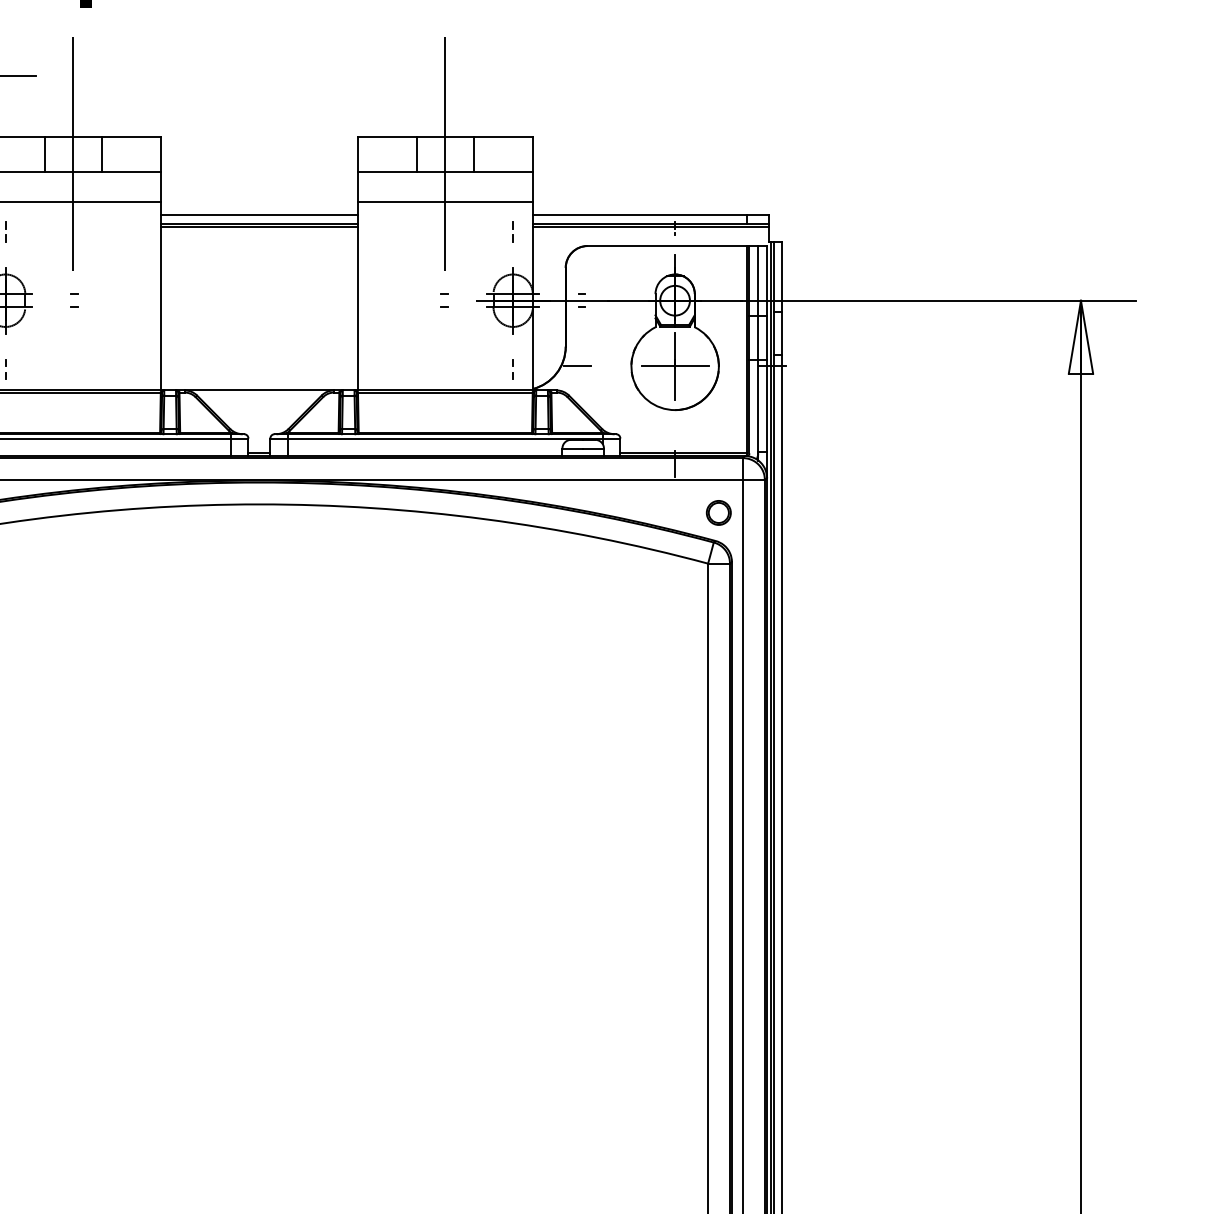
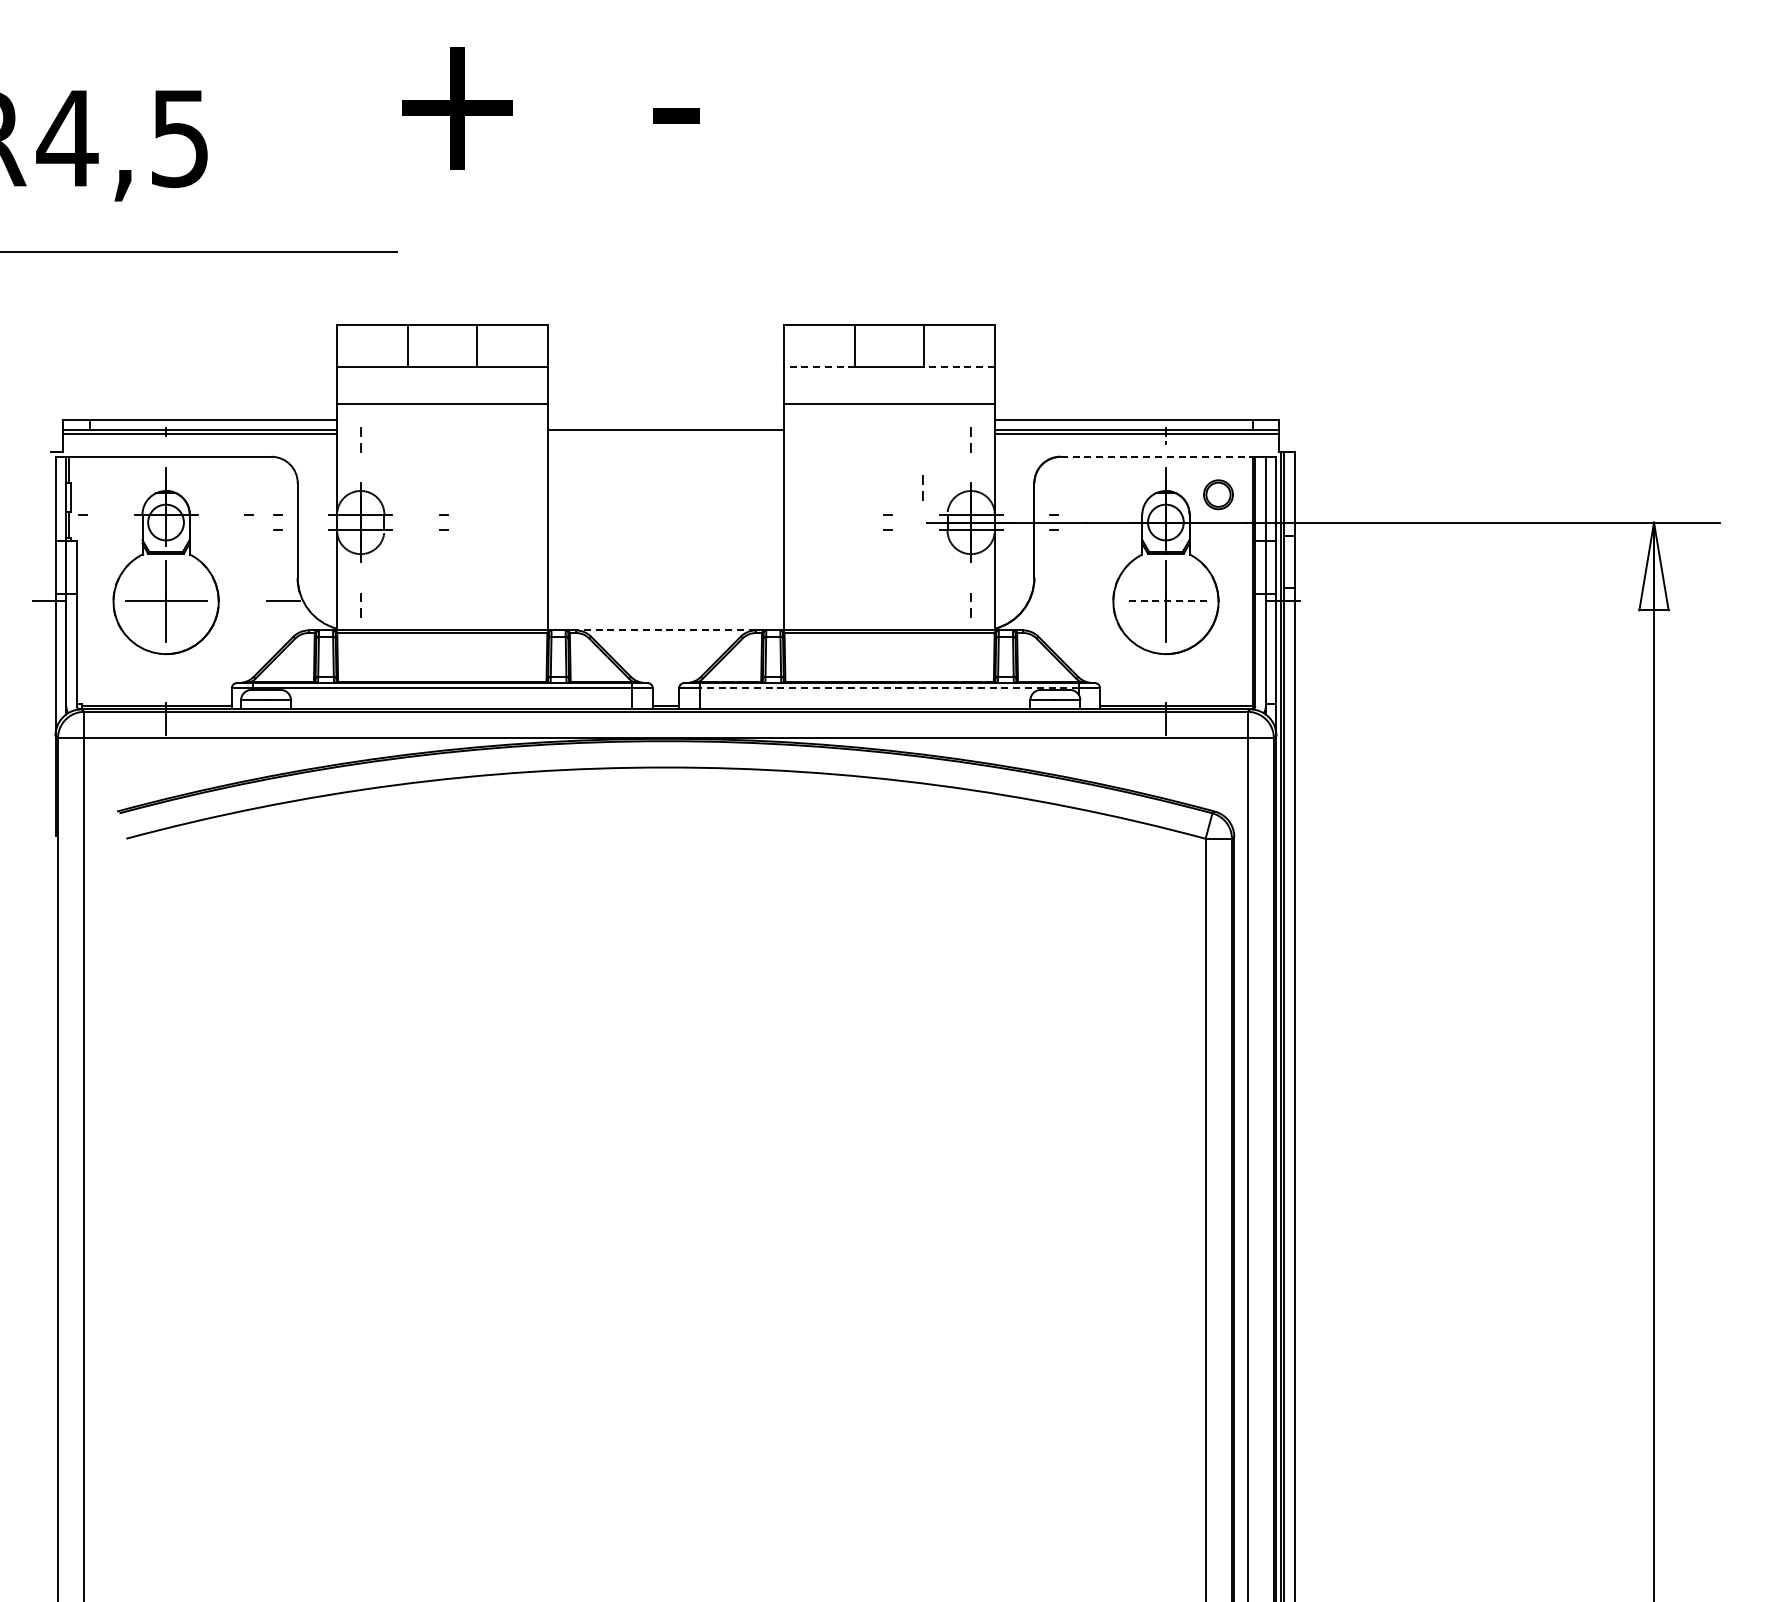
line: (73, 153) -> (442, 345), removed
line: (445, 153) -> (889, 345), removed
line: (387, 171) -> (819, 367), solid -> dashed
line: (503, 171) -> (959, 367), solid -> dashed
line: (259, 215) -> (665, 419), removed
line: (259, 226) -> (665, 433), removed
line: (667, 245) -> (1156, 456), solid -> dashed
line: (472, 269) -> (922, 484), added
line: (577, 366) -> (1048, 601), removed
line: (674, 366) -> (1165, 601), solid -> dashed
line: (259, 390) -> (665, 630), solid -> dashed
line: (445, 438) -> (889, 688), solid -> dashed
part: (718, 512) -> (1218, 494), moved

